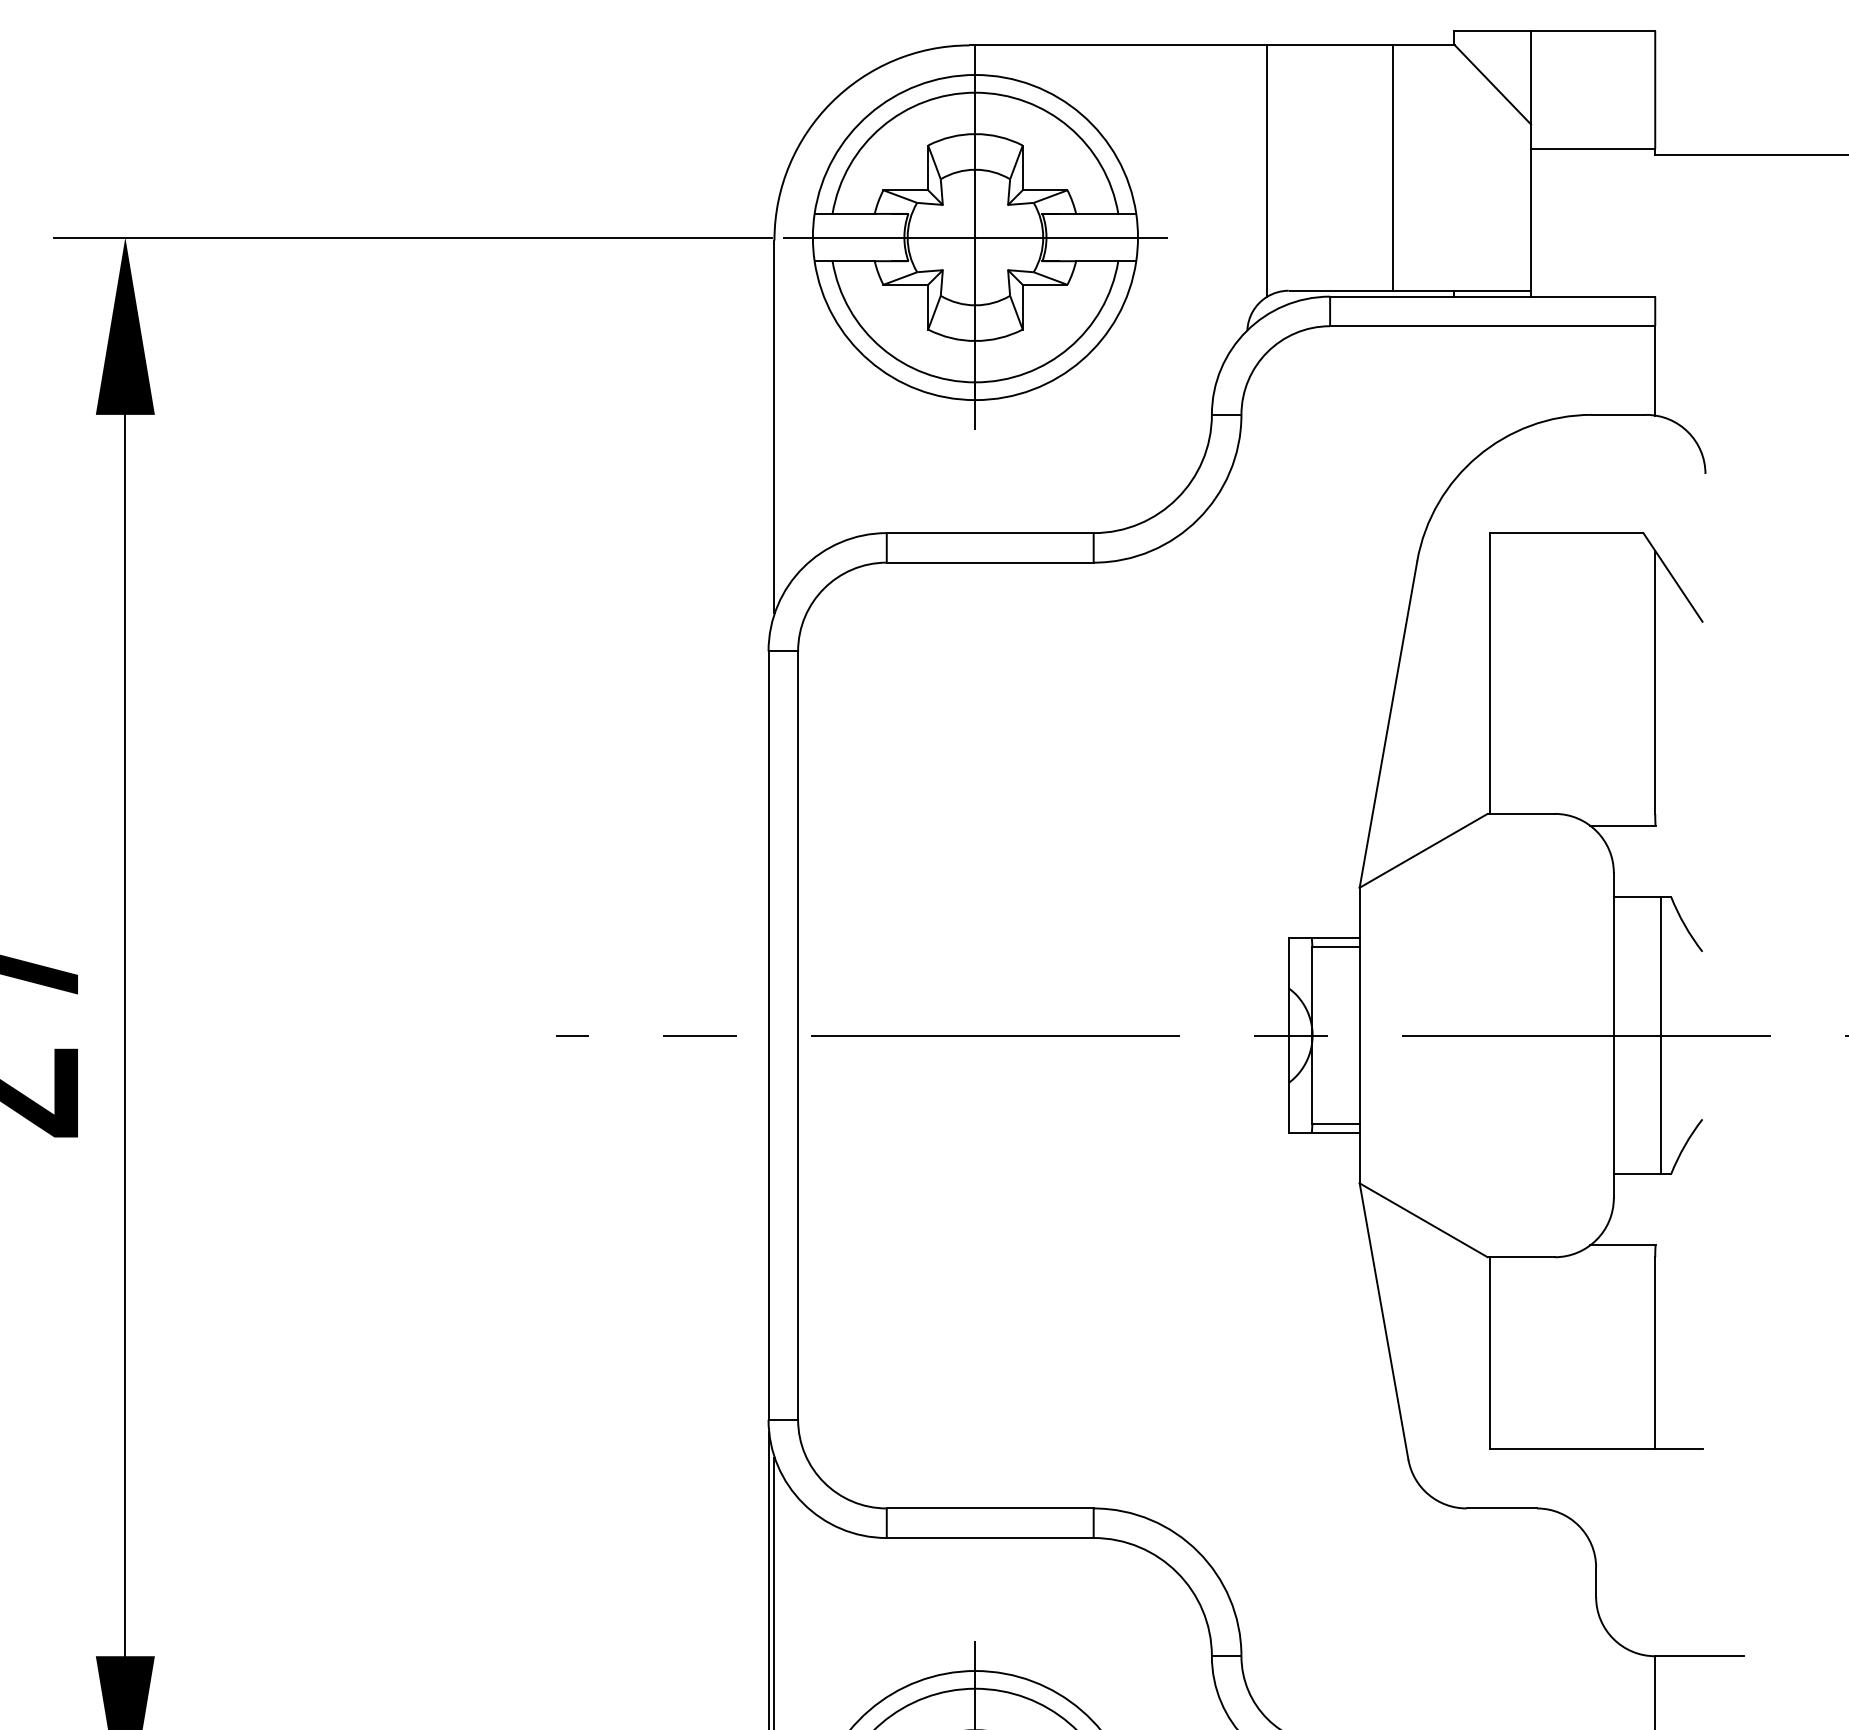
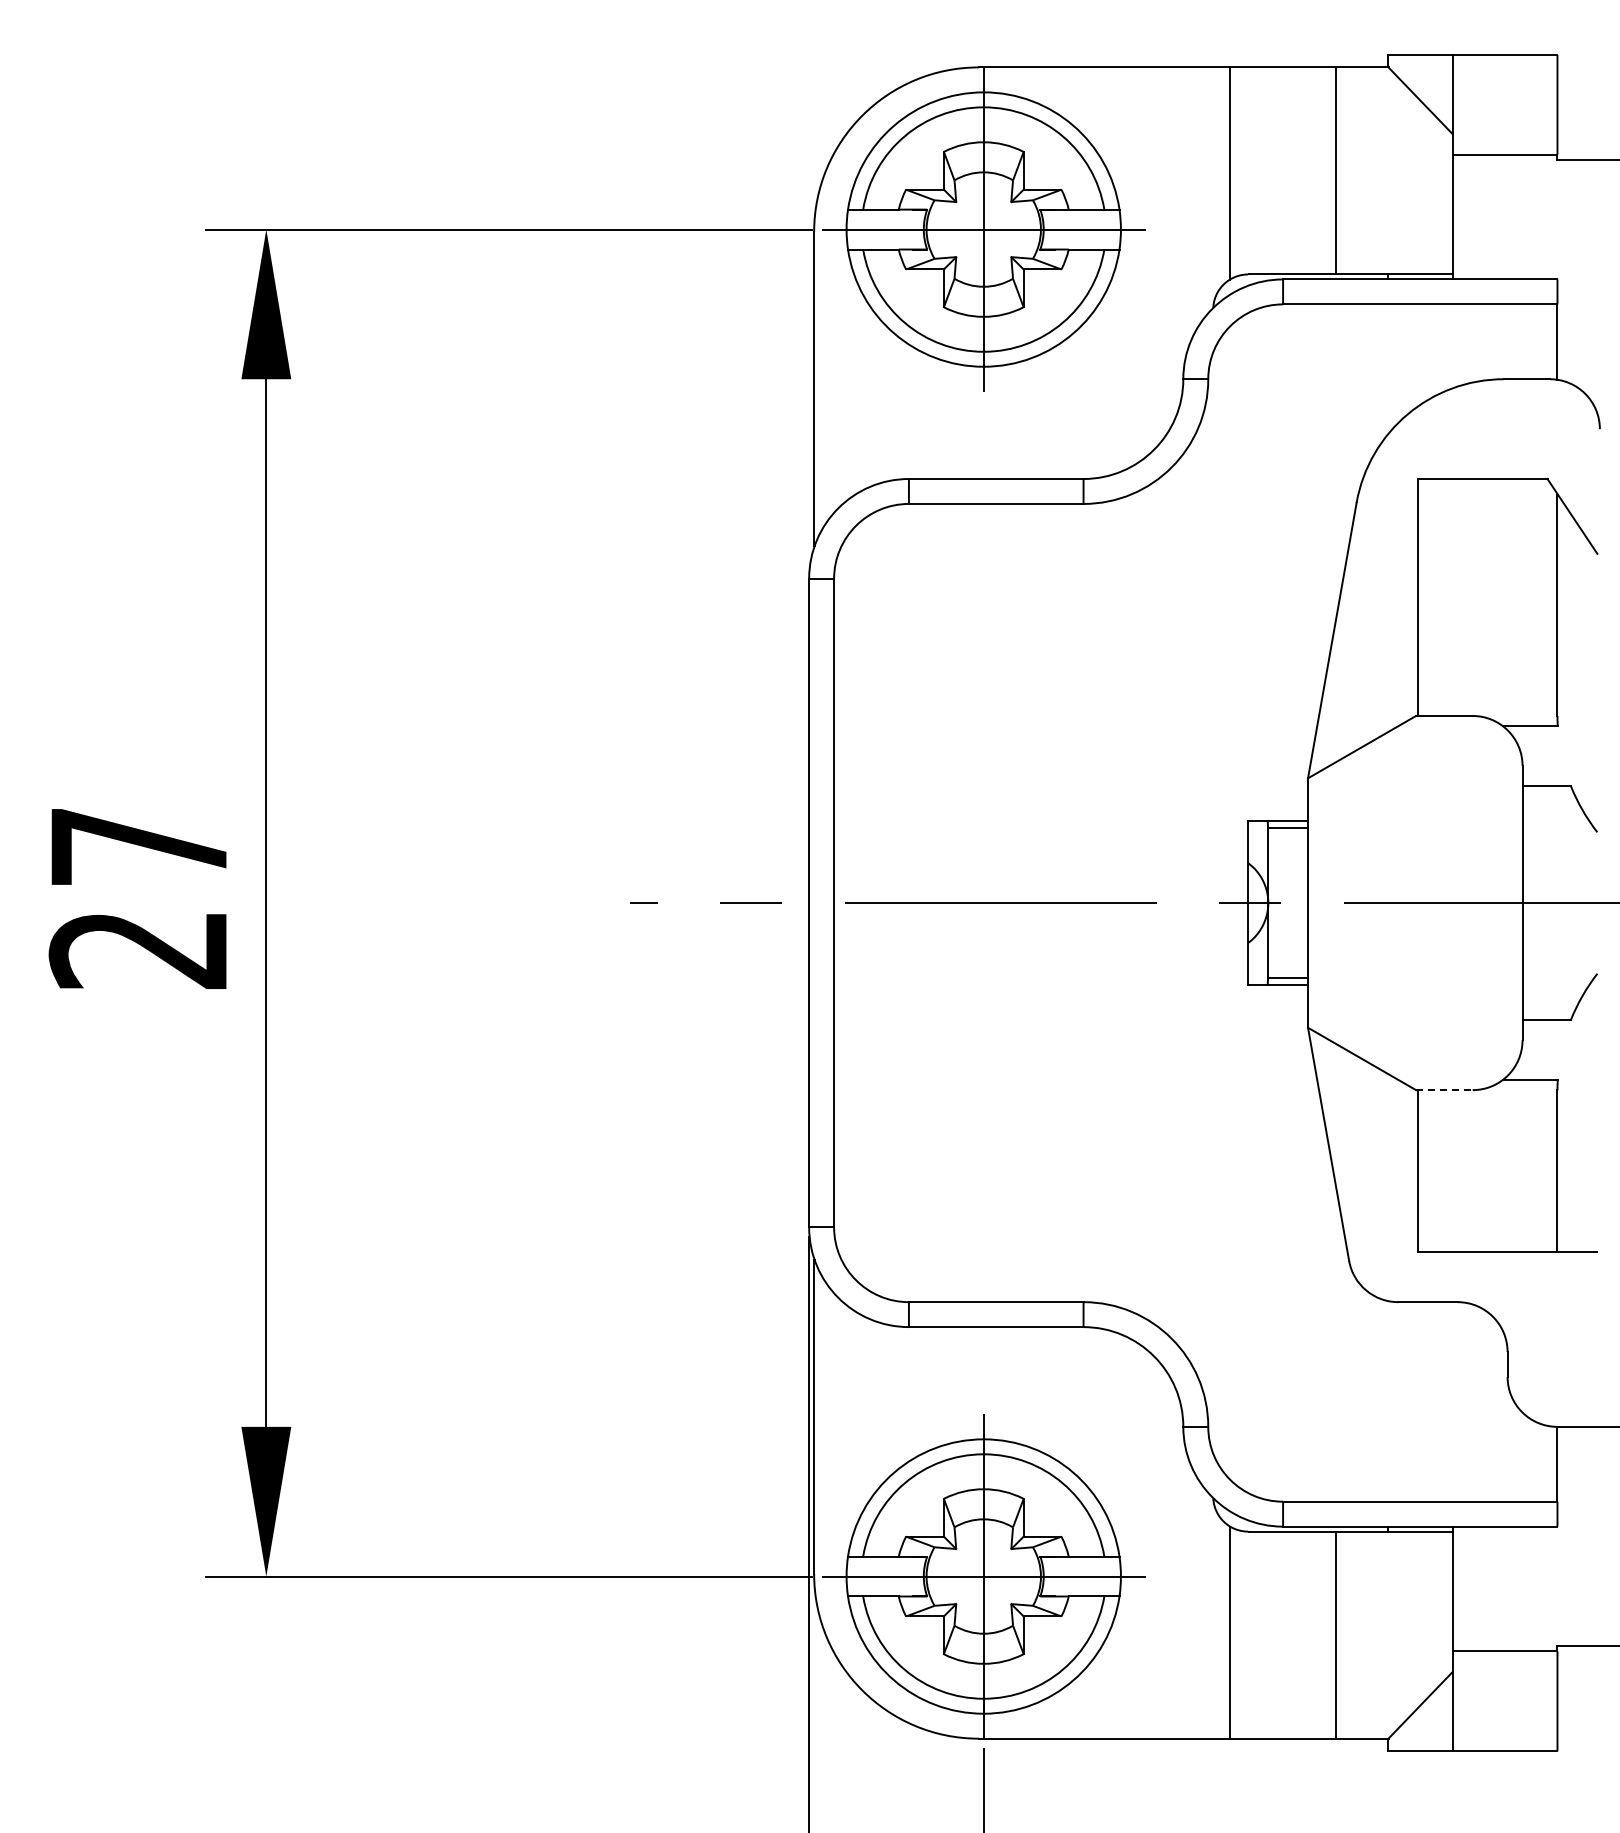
line: (1661, 1034) -> (1562, 902), removed
line: (1521, 1257) -> (1444, 1090), solid -> dashed

